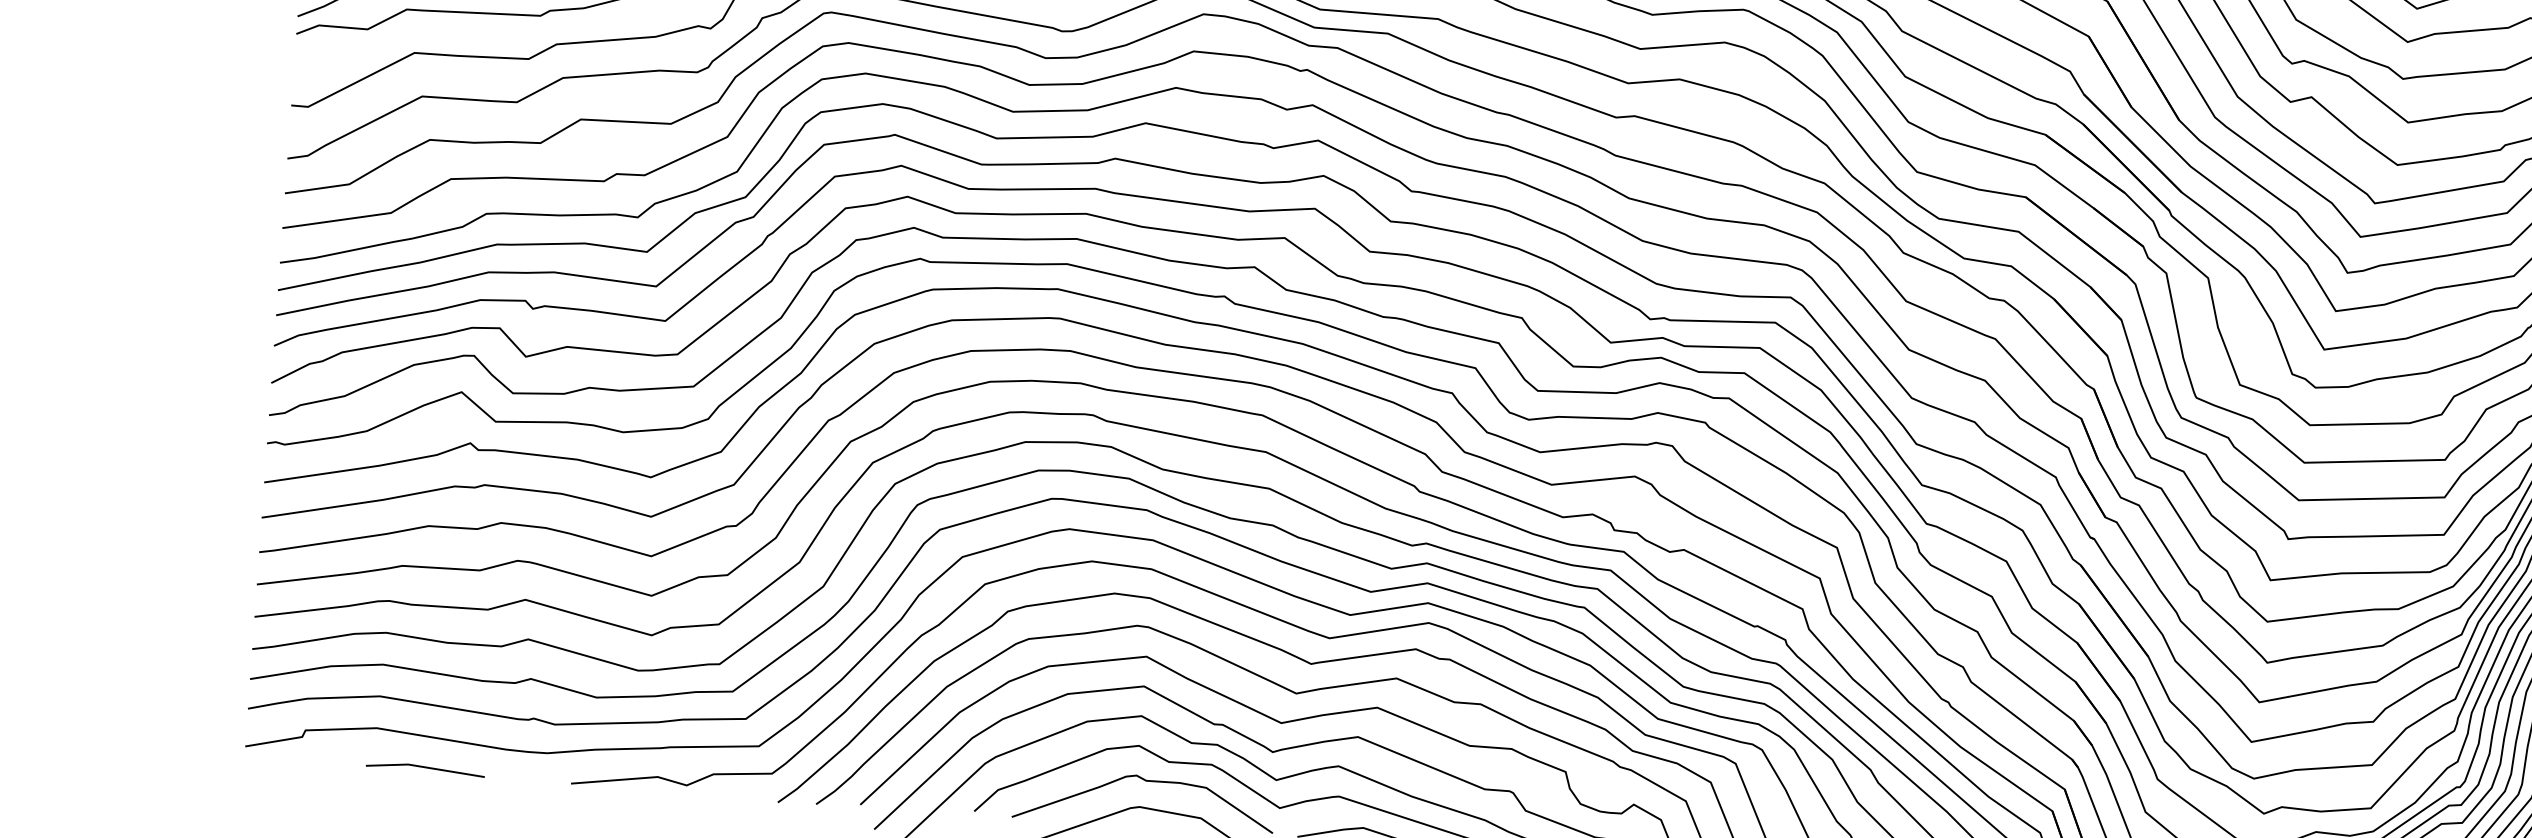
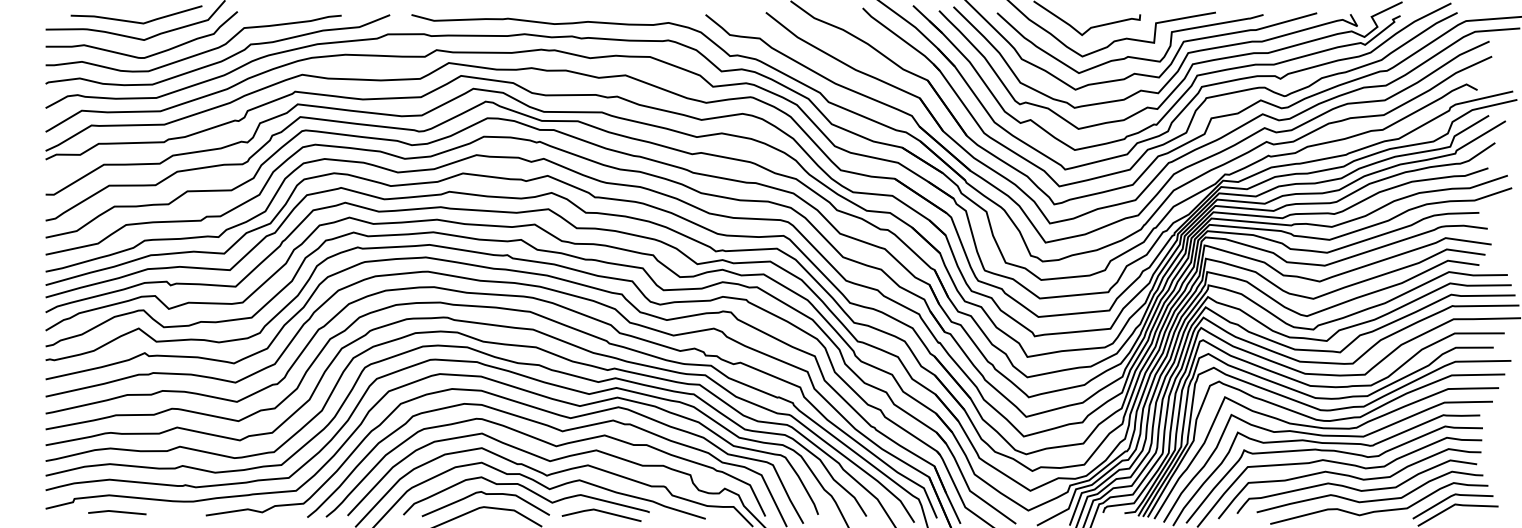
line: (425, 768) -> (117, 512), moved

